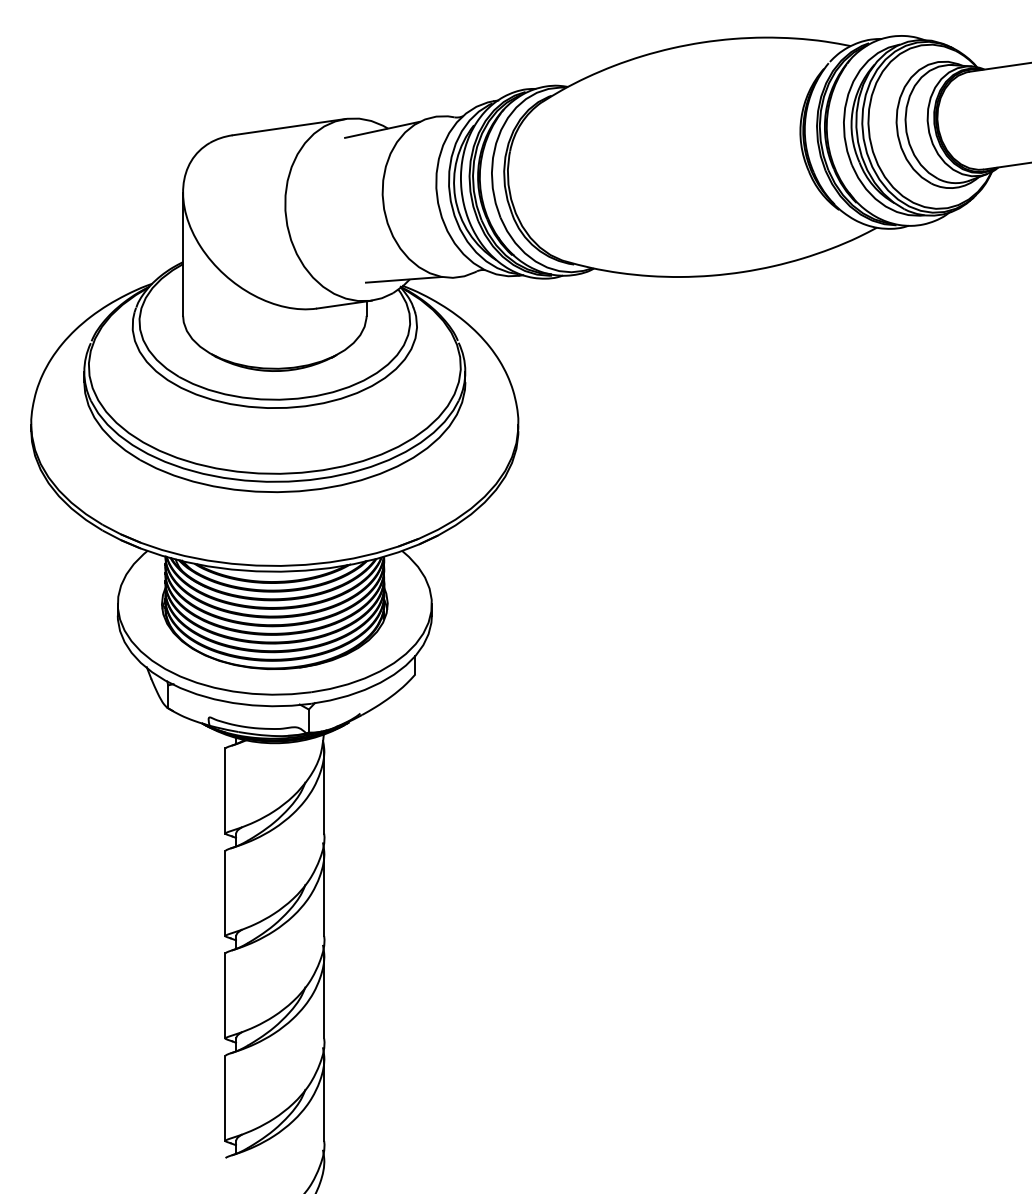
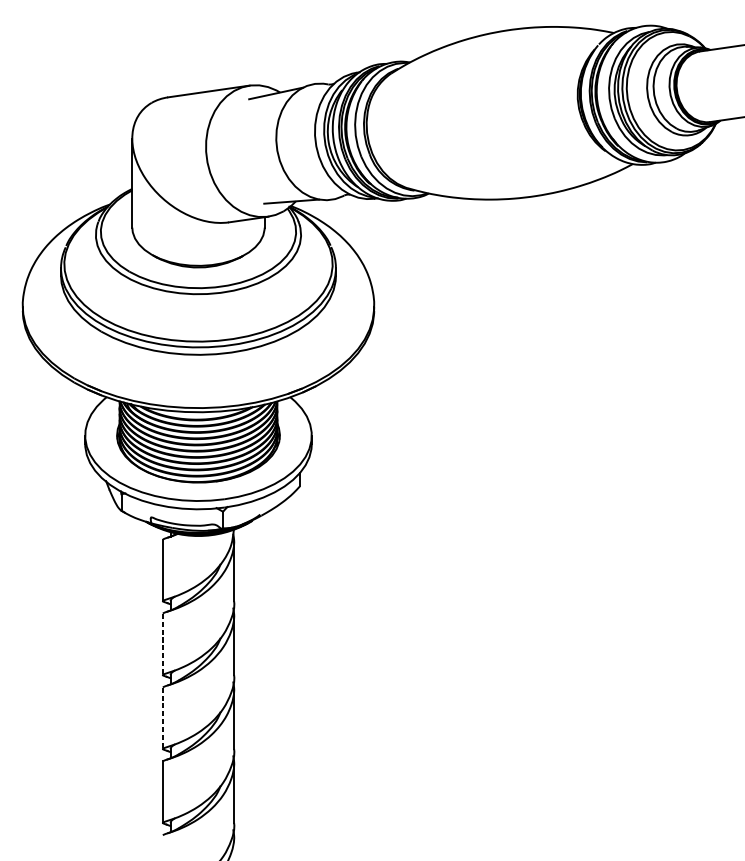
line: (225, 893) -> (162, 644), solid -> dashed
line: (225, 995) -> (162, 718), solid -> dashed

